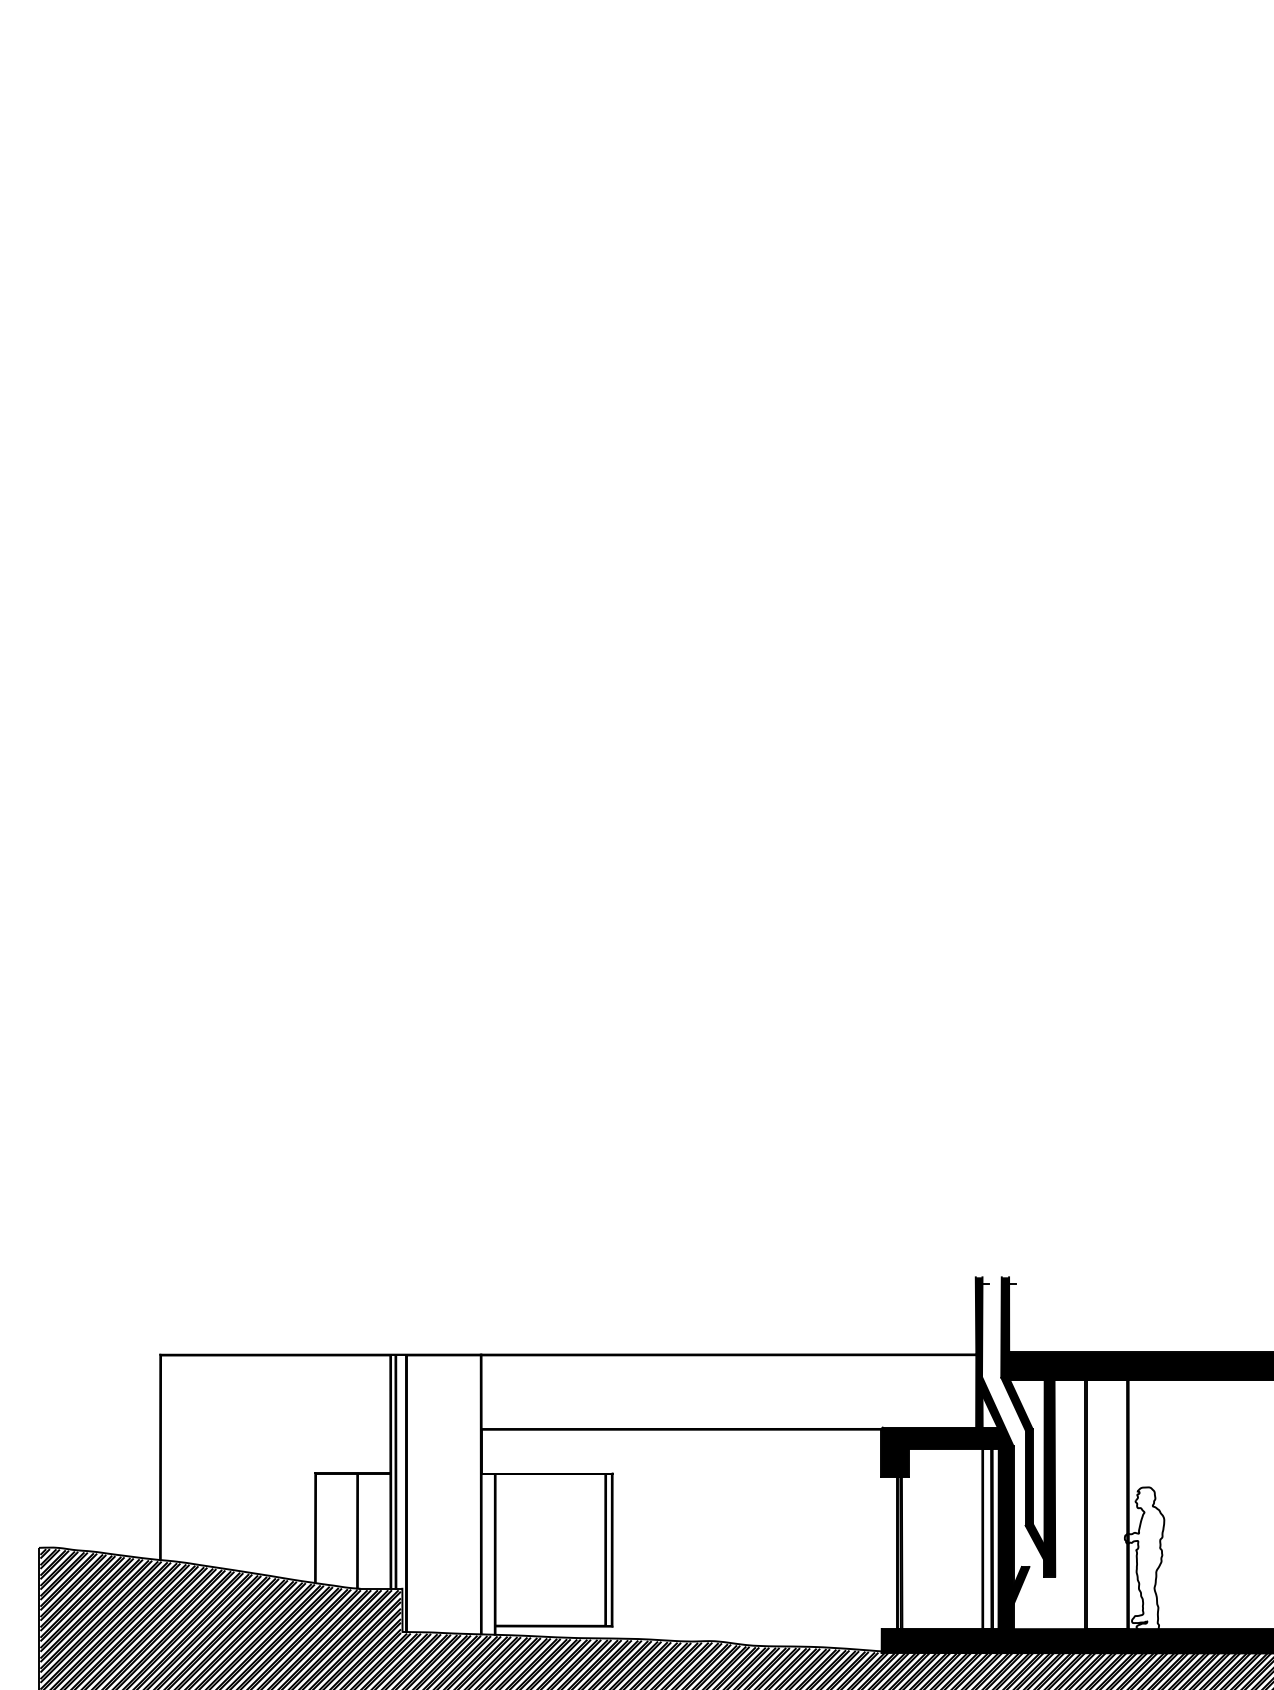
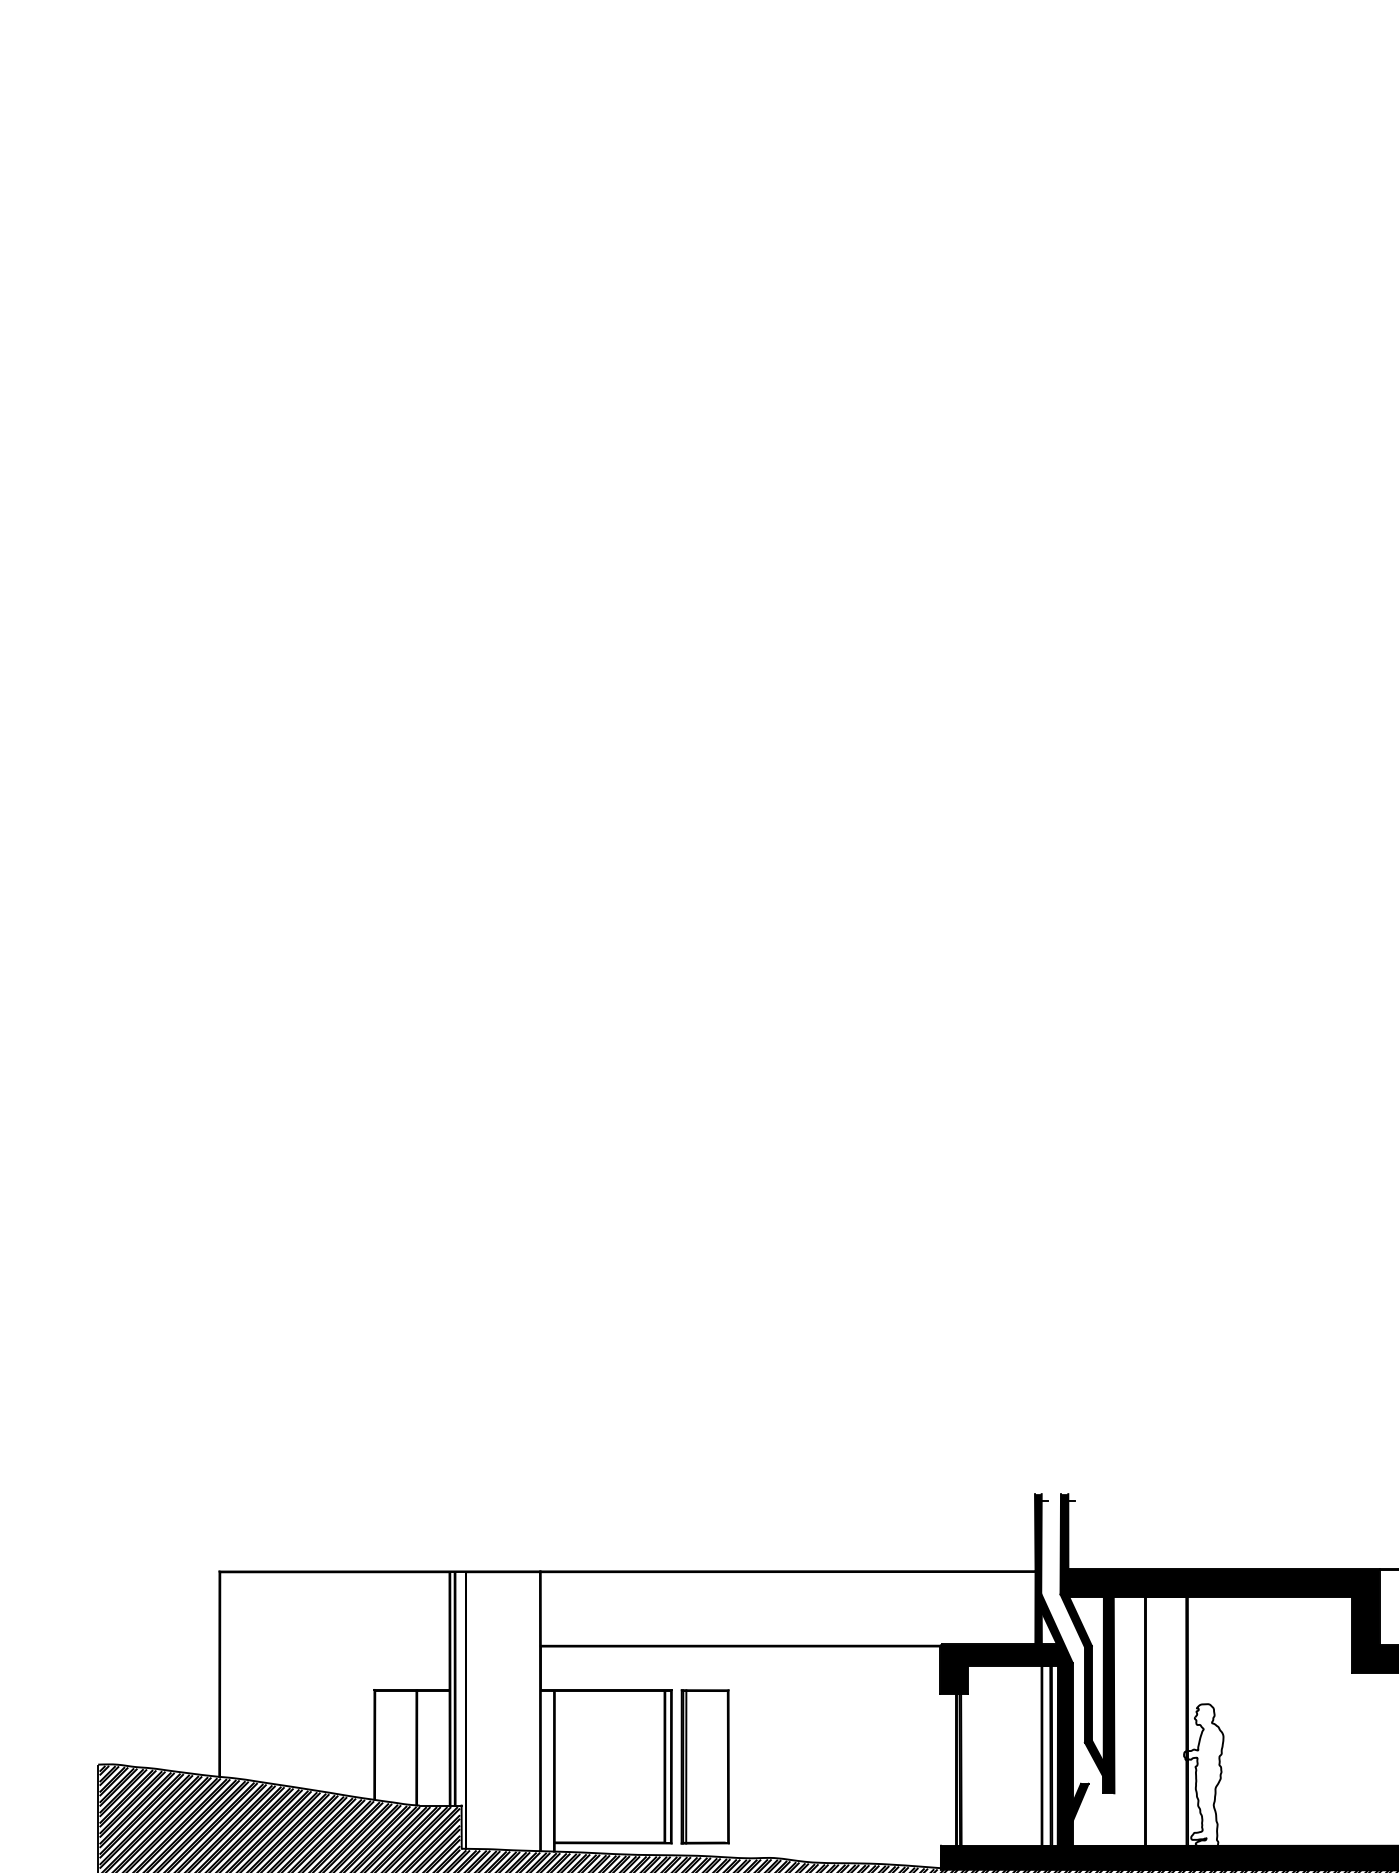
part: (645, 1549) -> (704, 1766), added

